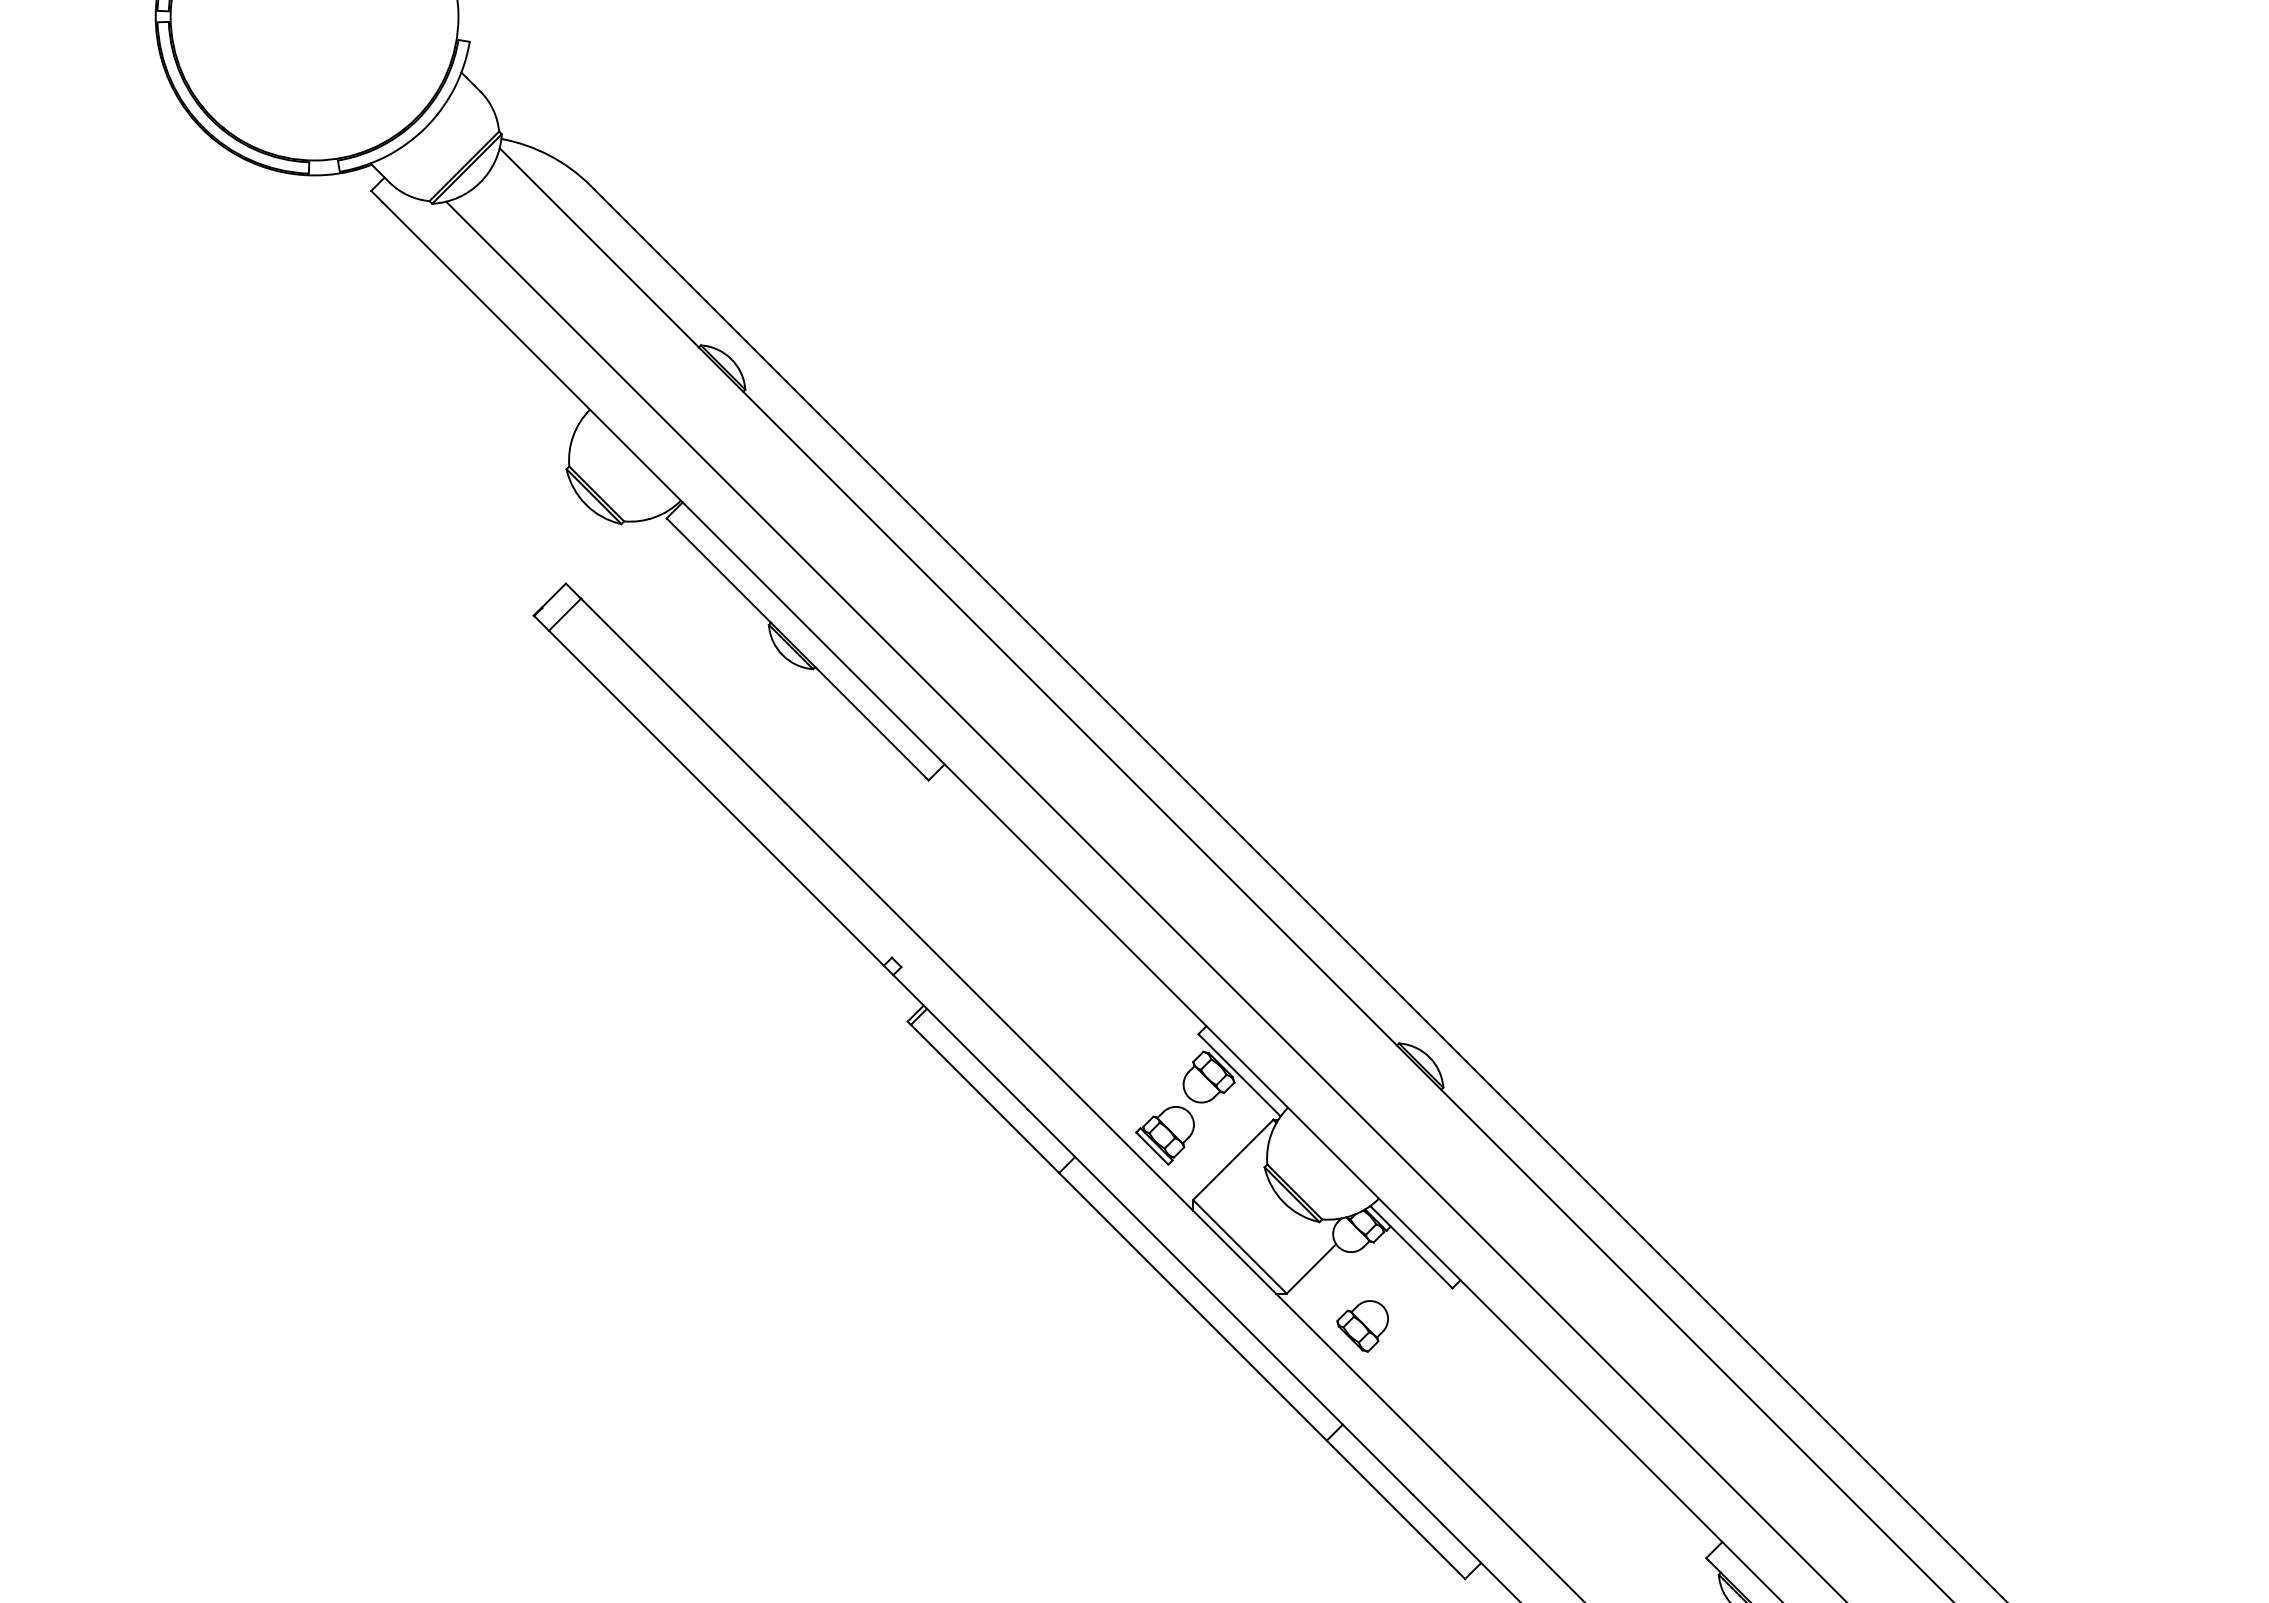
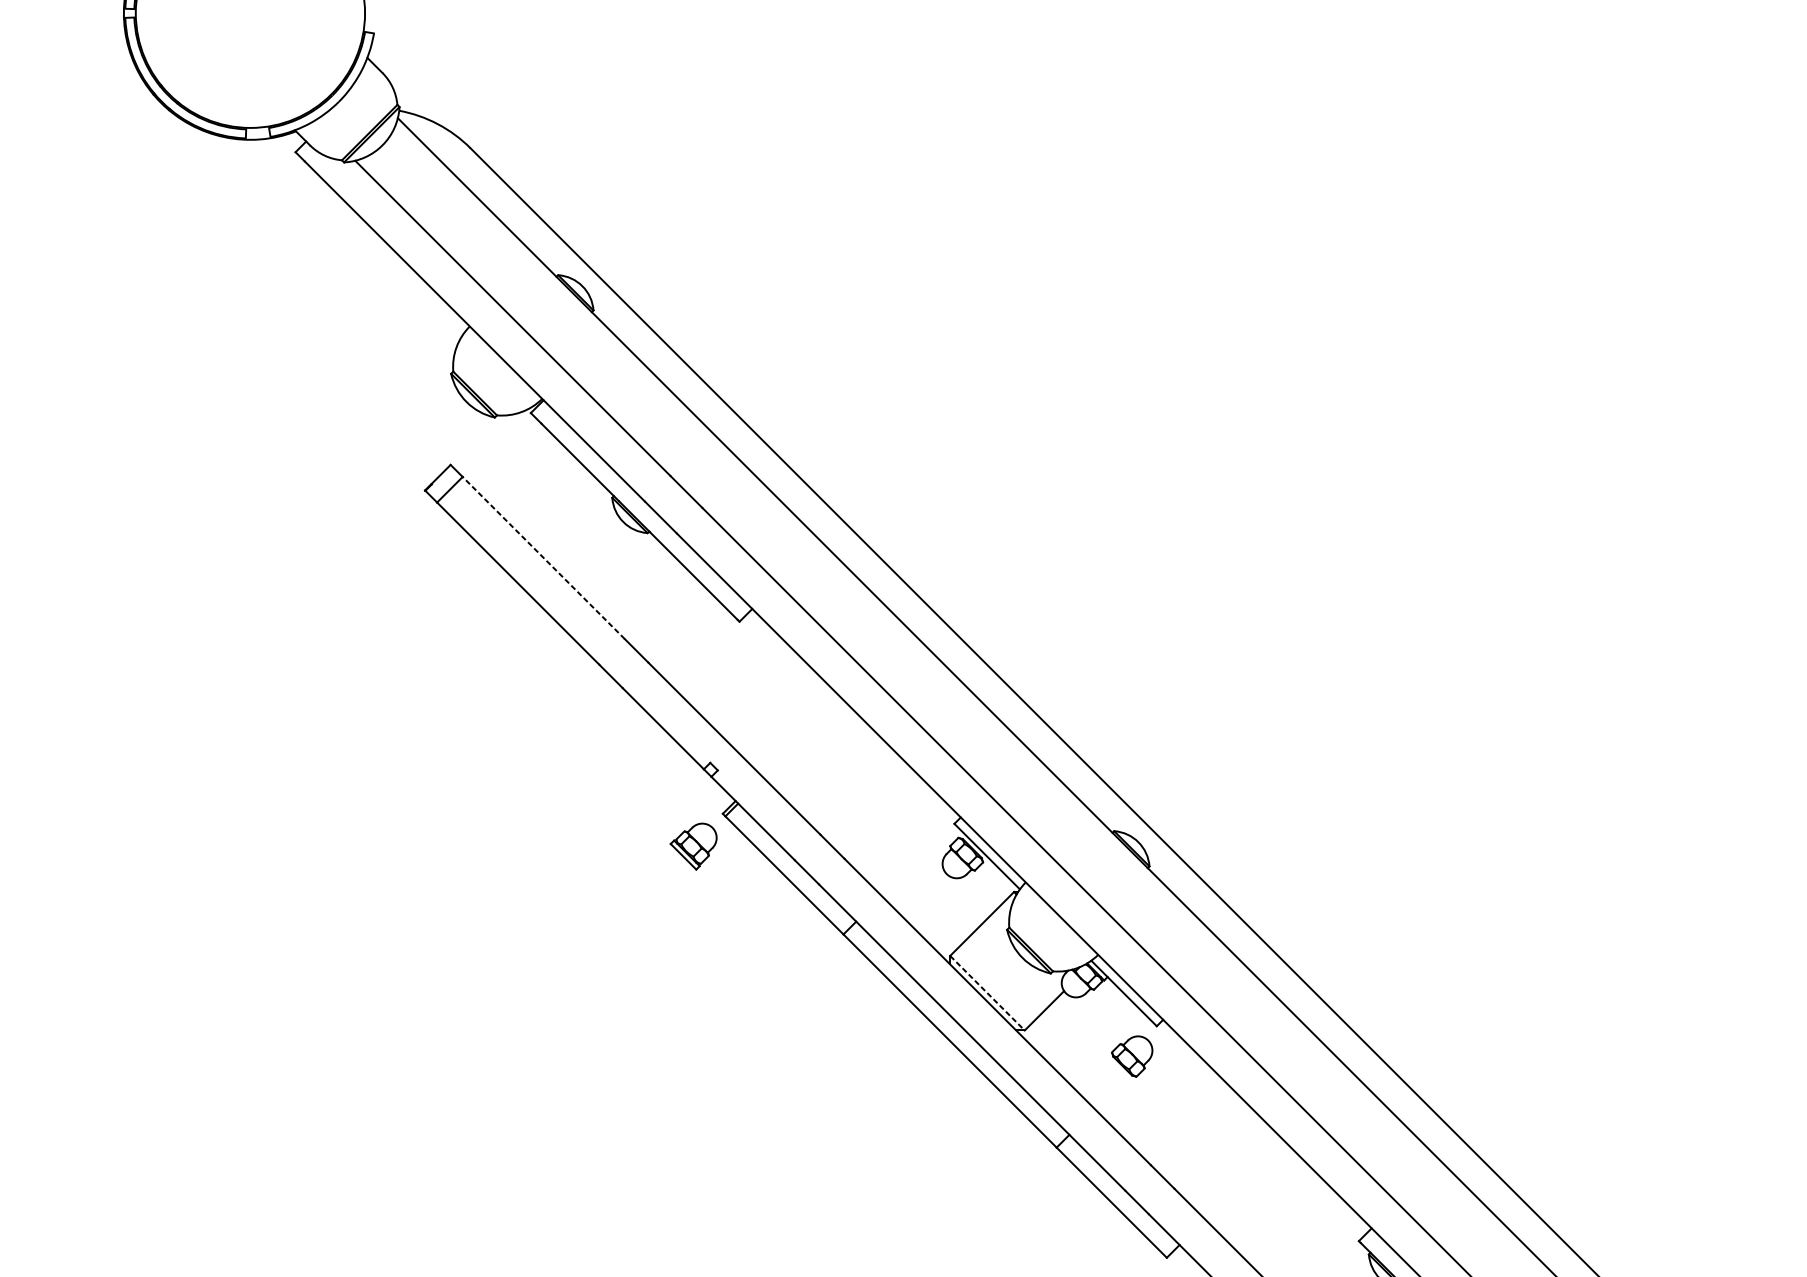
line: (682, 700) -> (543, 558), solid -> dashed
part: (1164, 1135) -> (693, 846), moved
line: (1240, 1247) -> (987, 993), solid -> dashed
part: (1362, 1326) -> (1132, 1056), moved

